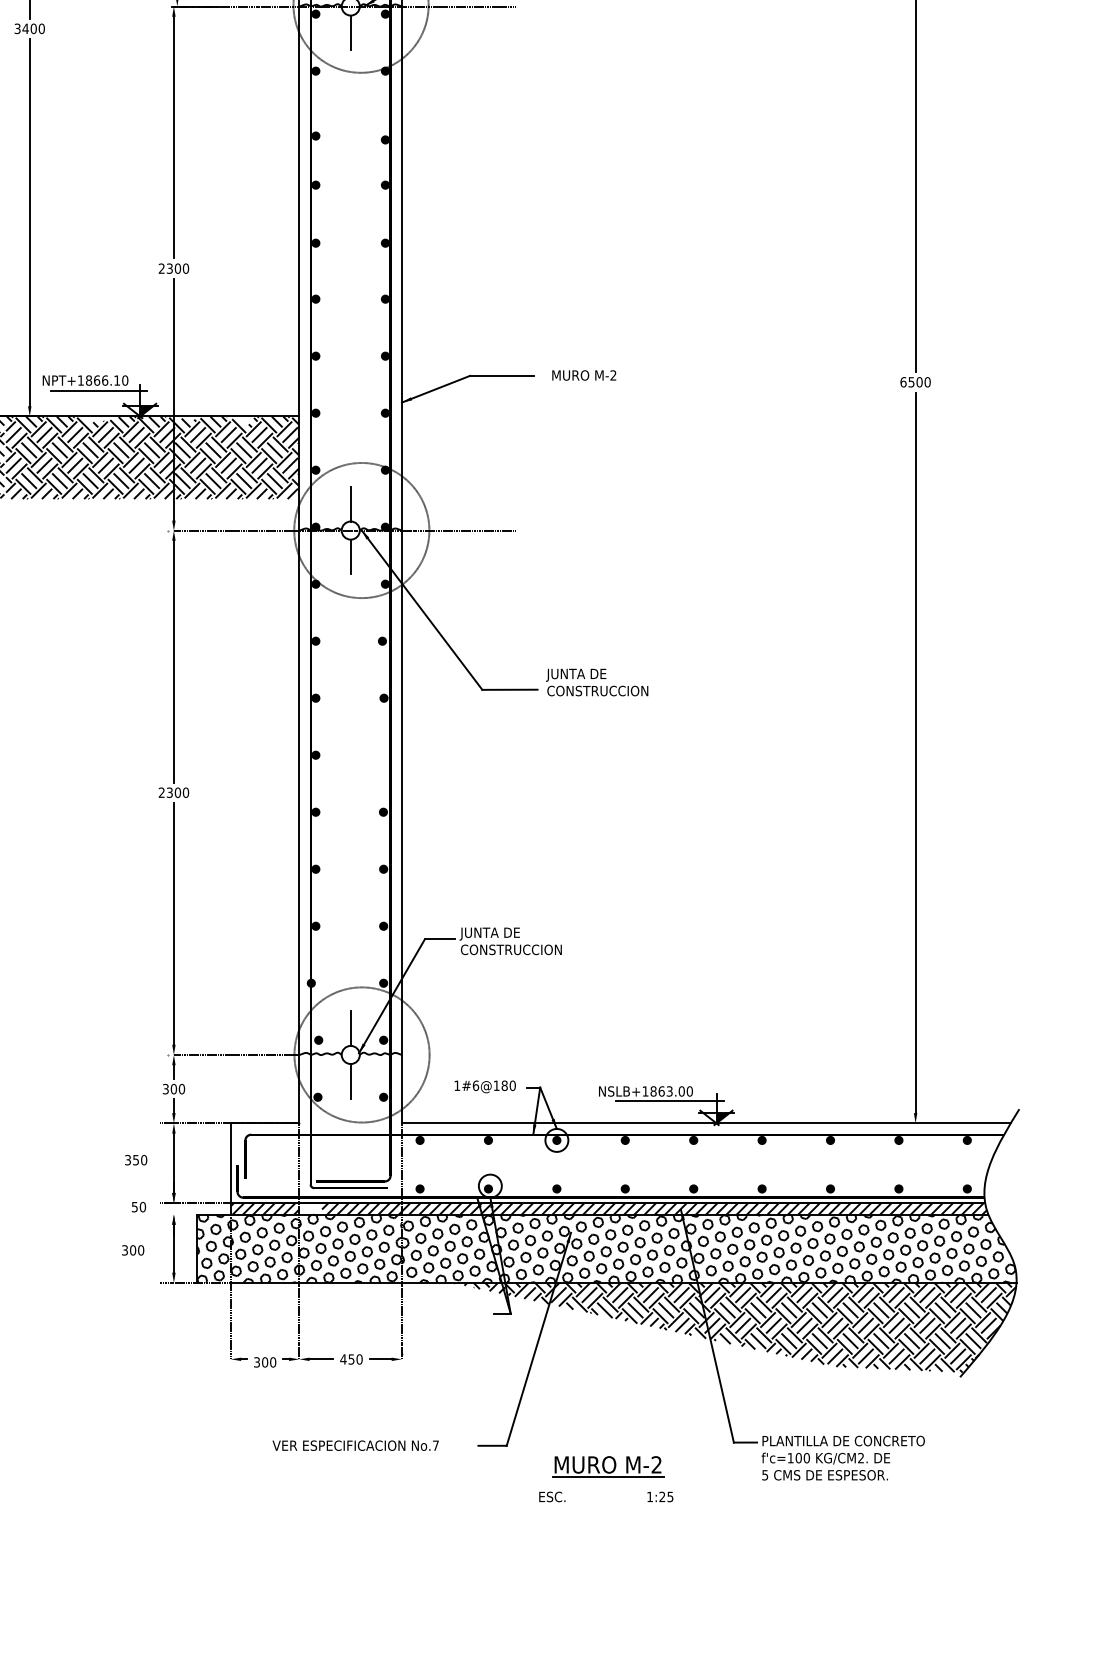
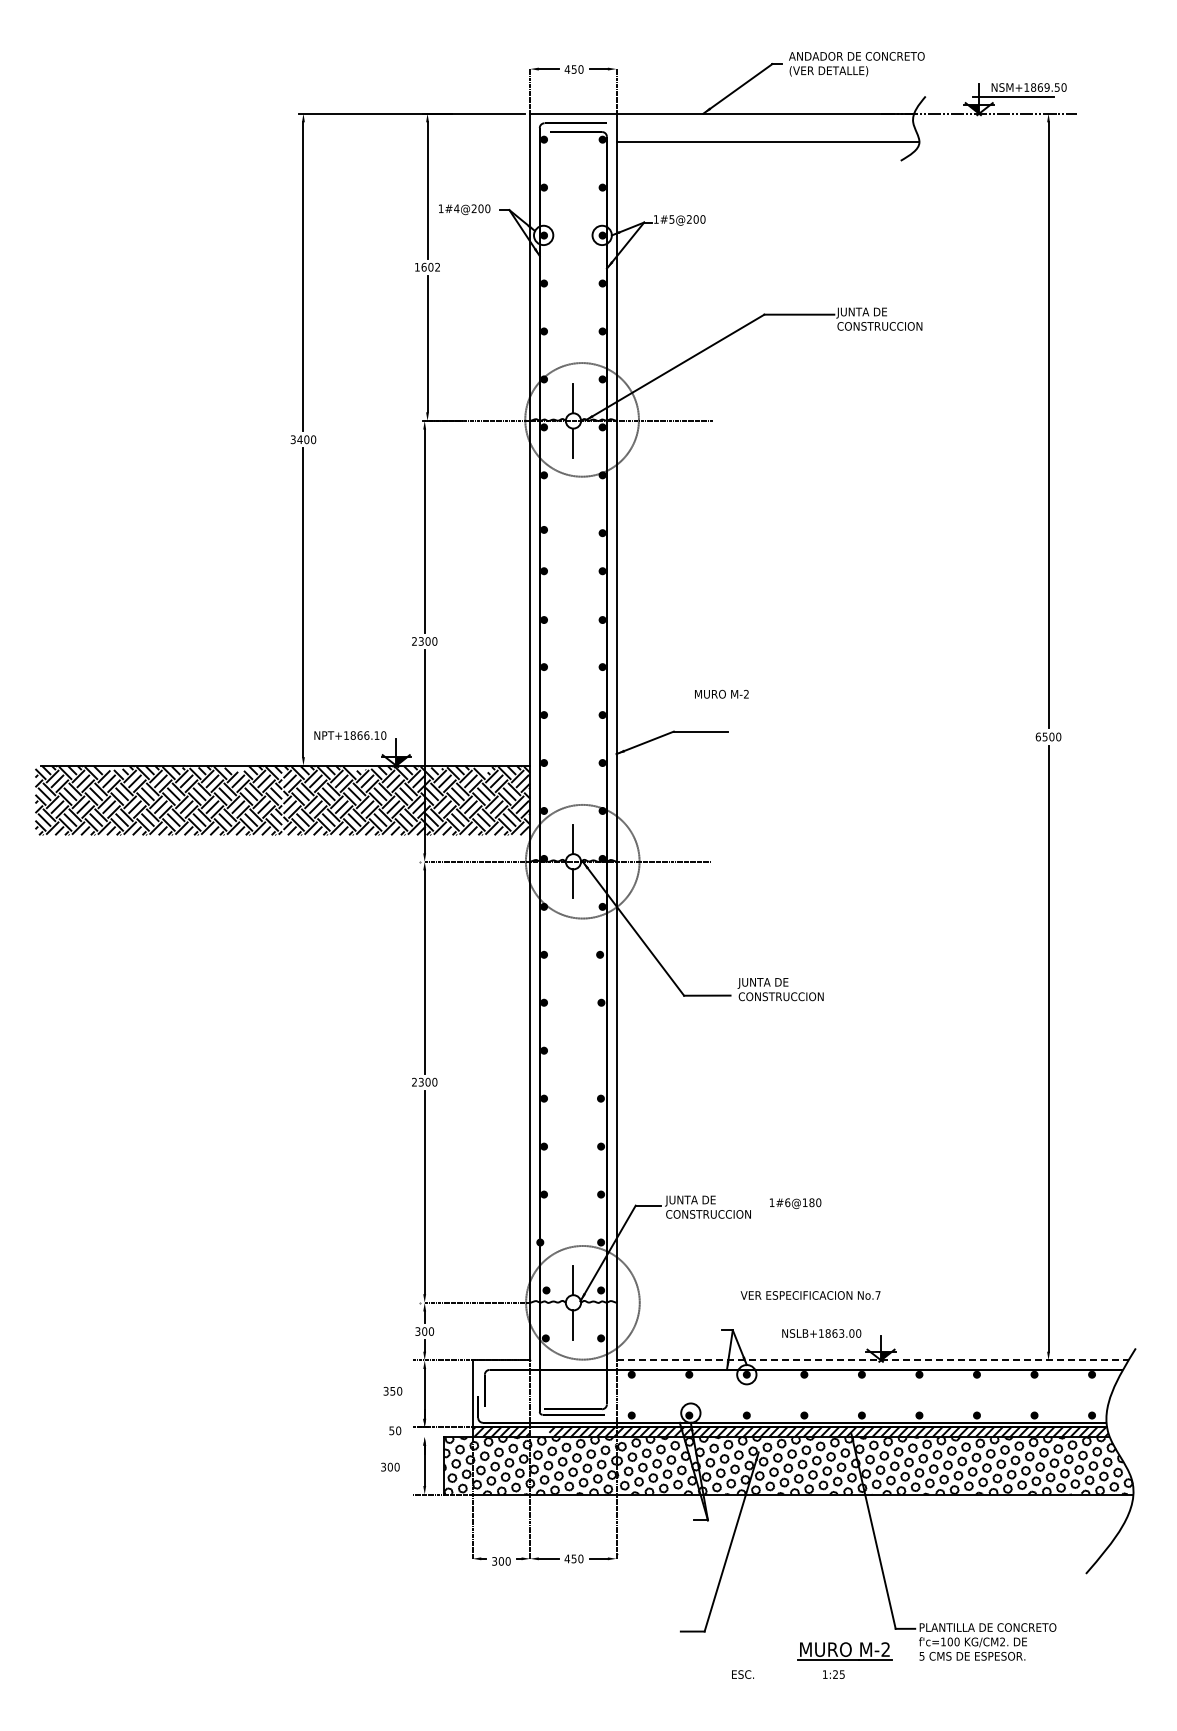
text: (583, 374) -> (721, 693), moved
line: (98, 391) -> (361, 744), removed
text: (485, 1086) -> (795, 1203), moved
line: (669, 1100) -> (841, 1341), removed
line: (707, 1123) -> (873, 1360), solid -> dashed
hatch: (734, 1326) -> (896, 1531), removed
text: (355, 1445) -> (810, 1295), moved
part: (607, 1467) -> (844, 1651), moved

